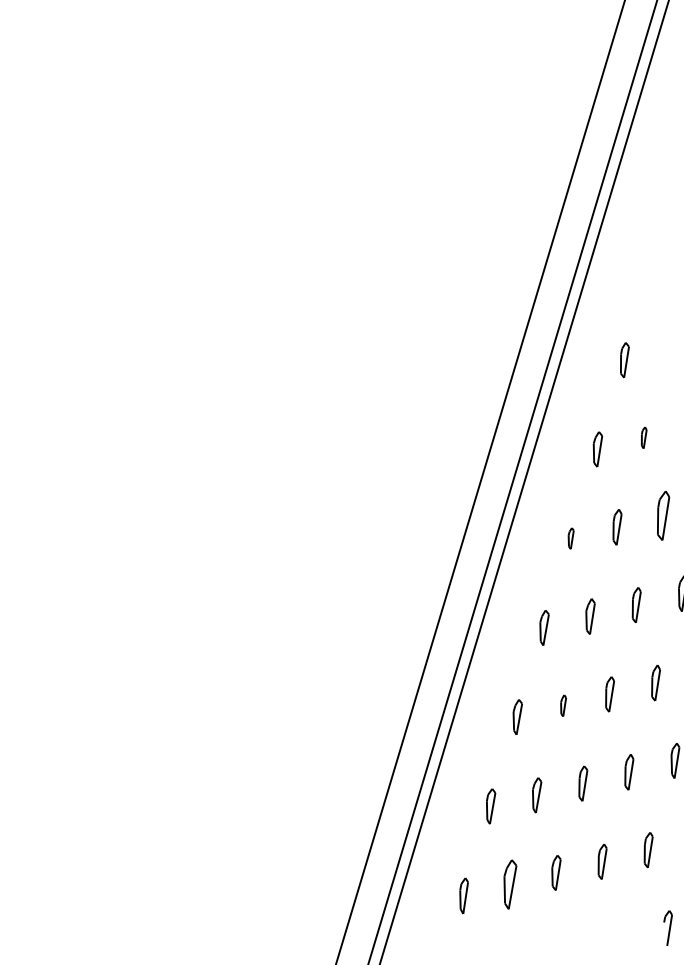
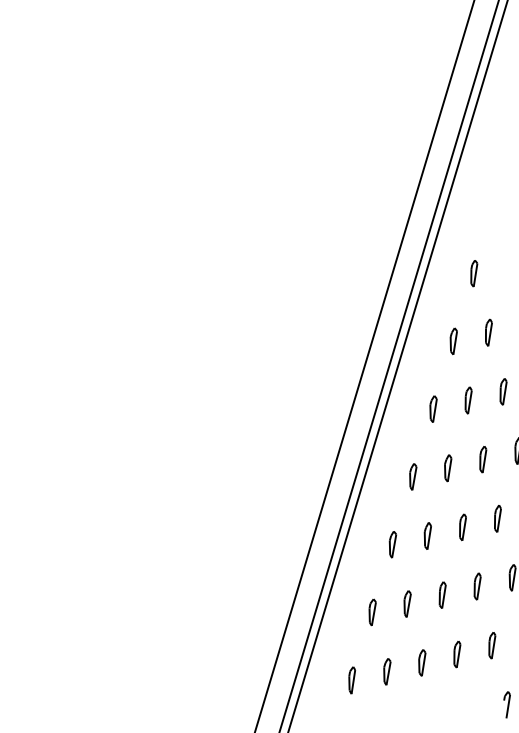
part: (643, 437) -> (488, 332), size x1.67
part: (663, 515) -> (503, 391), size x0.71
part: (571, 537) -> (433, 408), size x1.67
part: (563, 705) -> (427, 535), size x1.67
part: (510, 884) -> (387, 671), size x0.71

